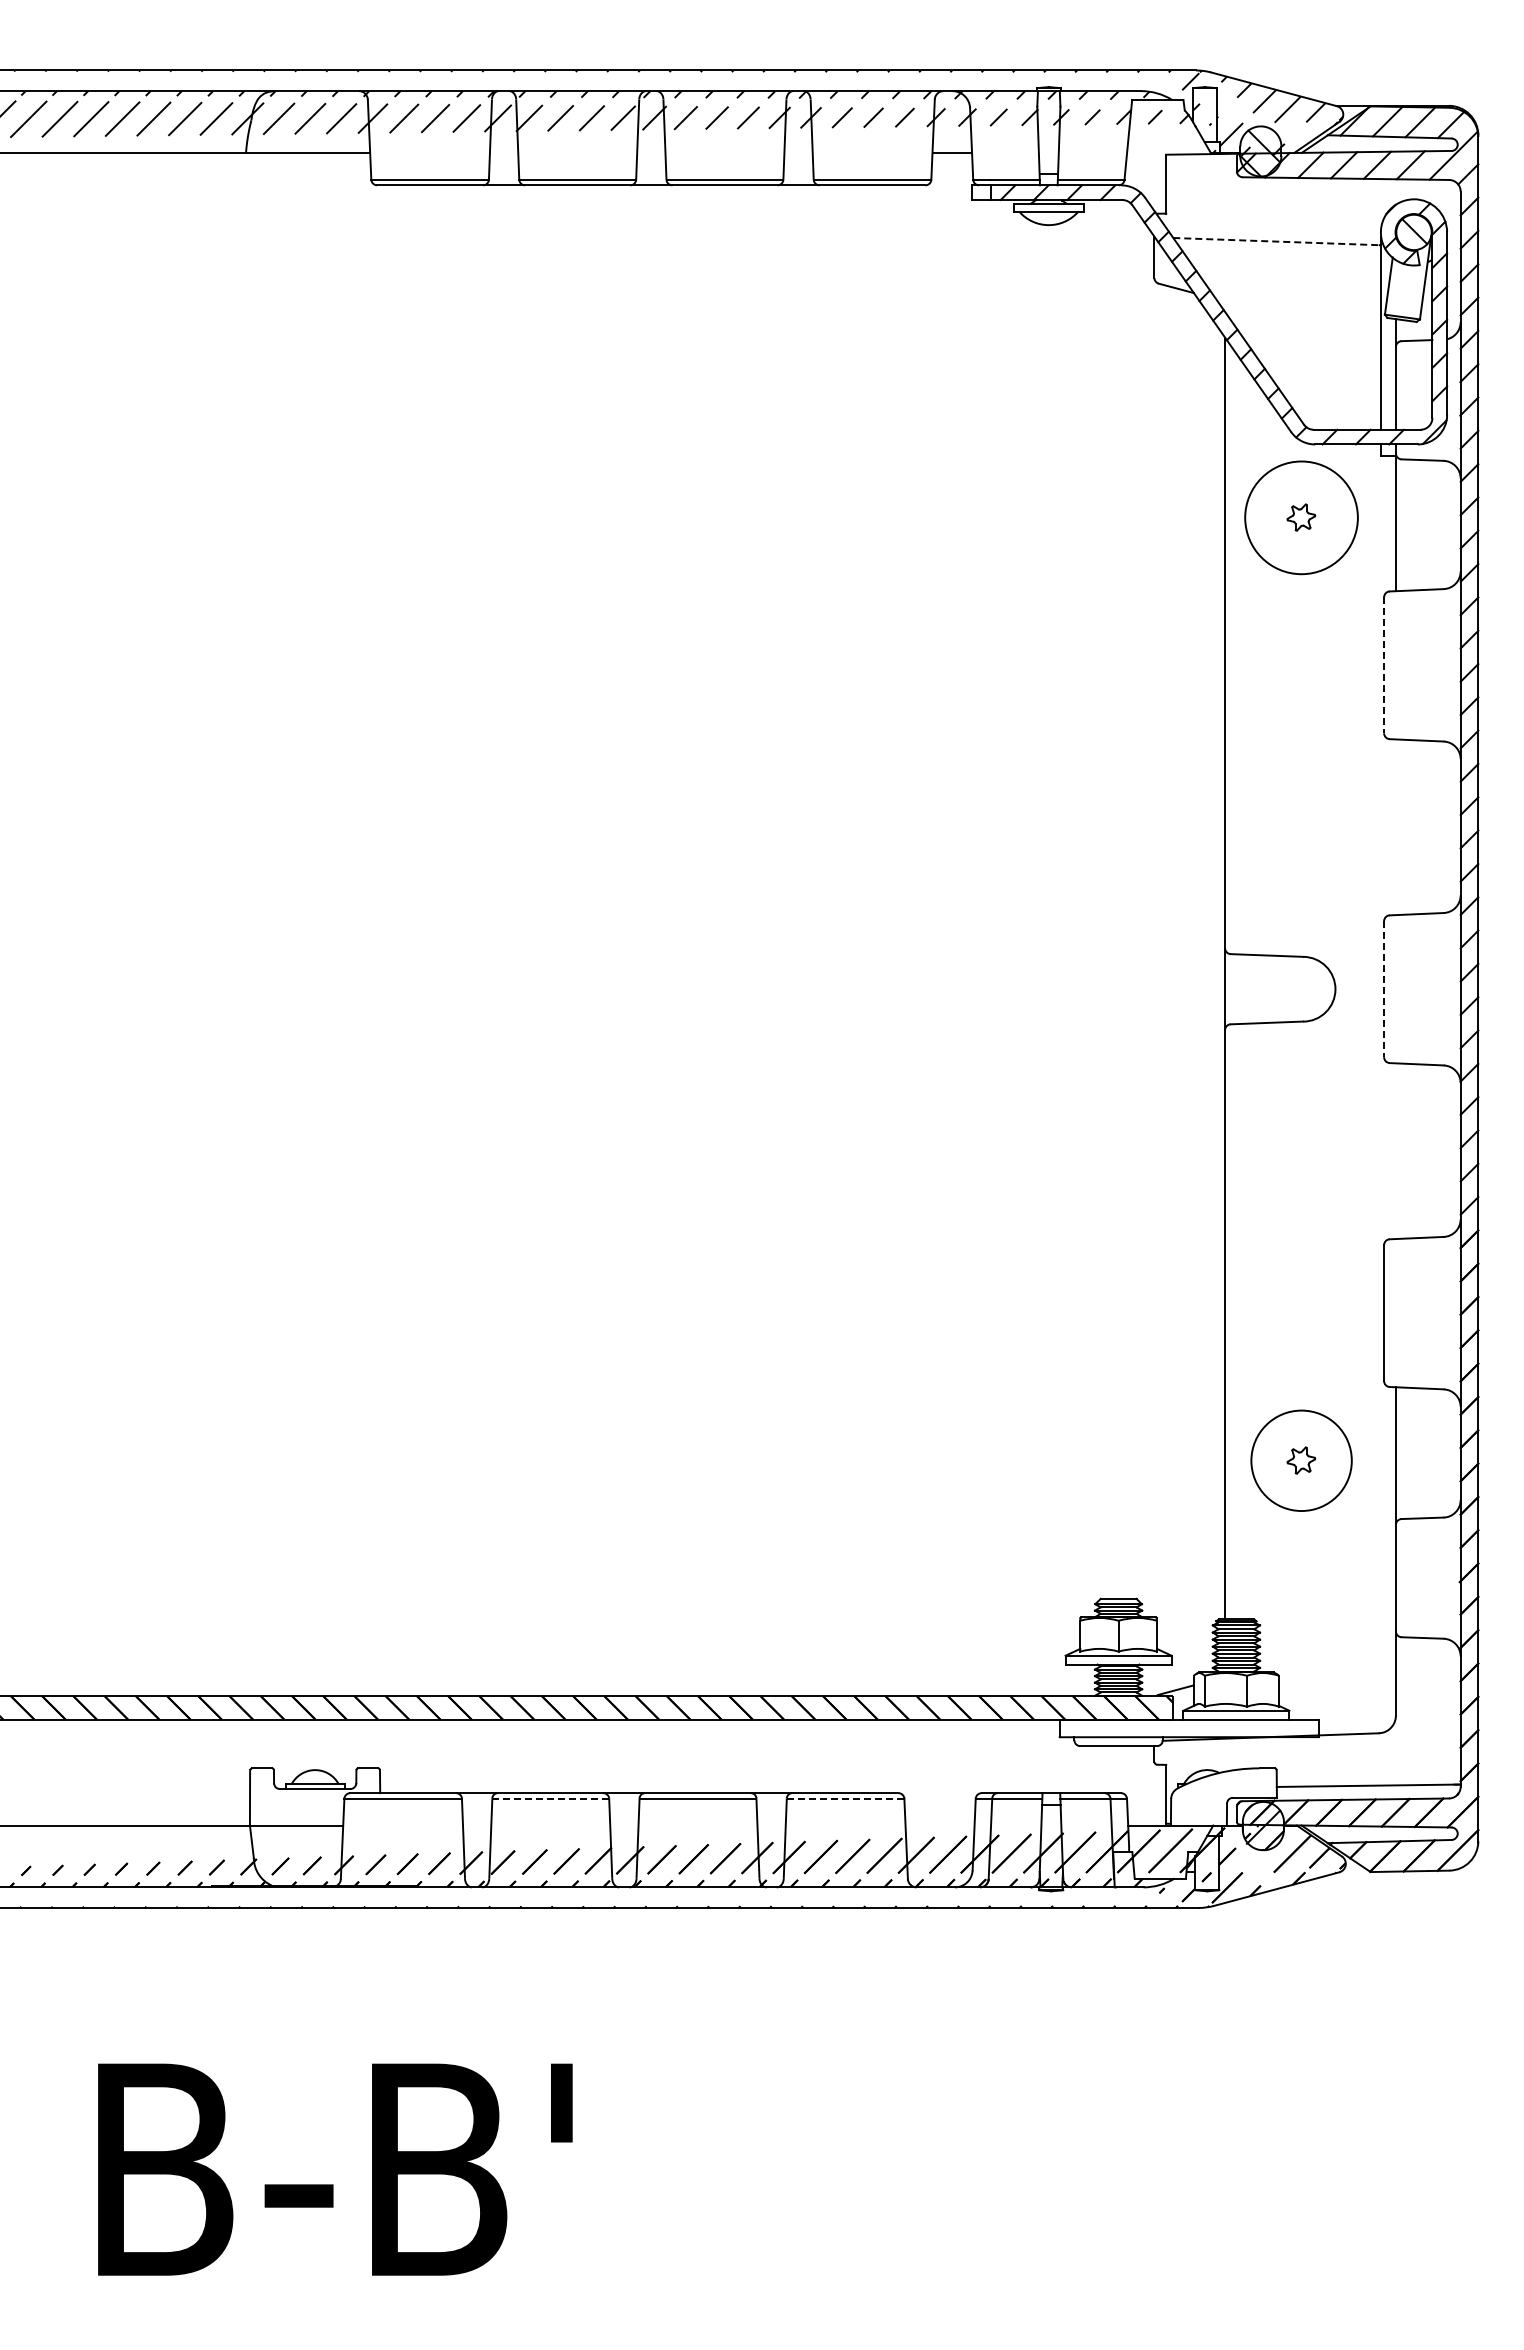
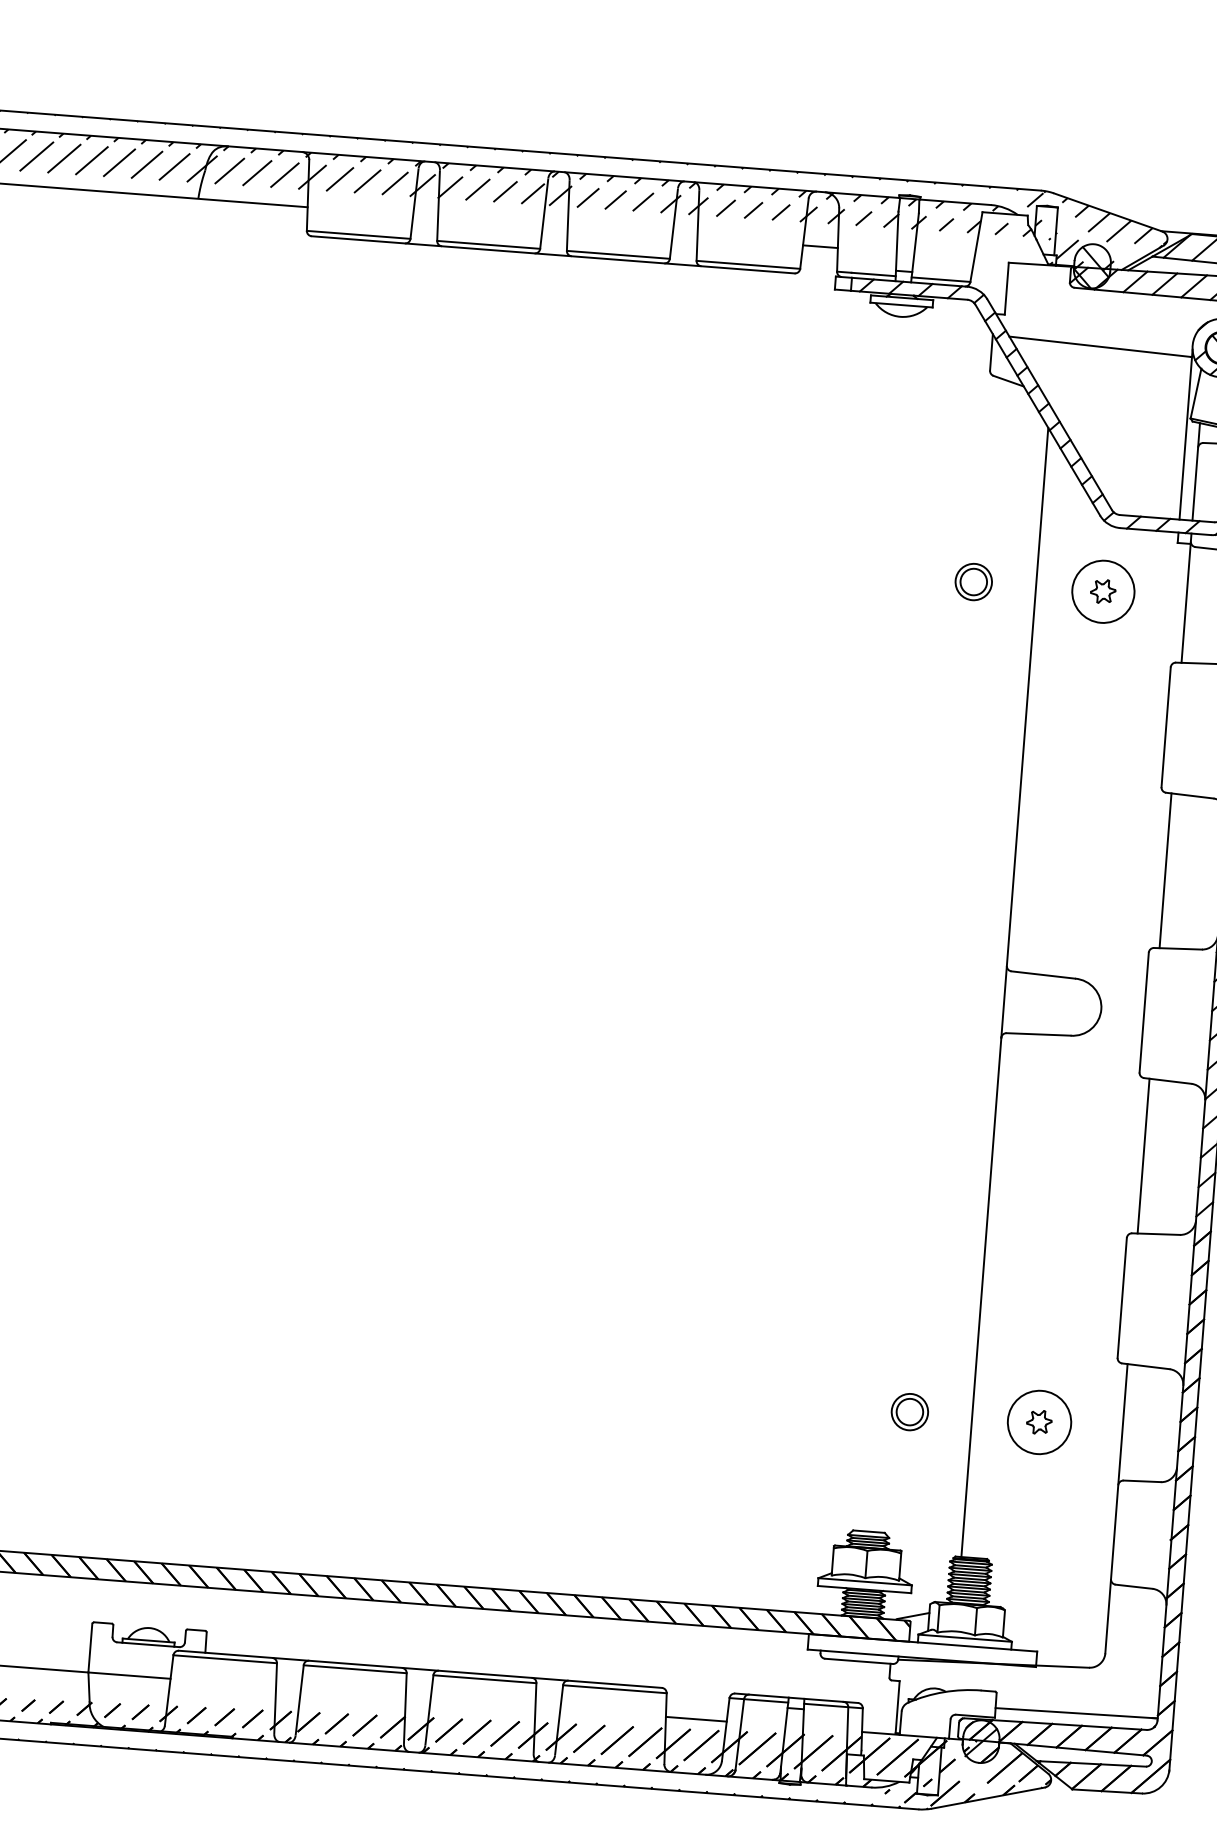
line: (1276, 241) -> (1100, 346), dashed -> solid
part: (1154, 517) -> (973, 581), added
circle: (1301, 517) -> (1103, 591), size x0.62
line: (1384, 665) -> (1166, 727), dashed -> solid
line: (1395, 827) -> (1165, 870), added
line: (1384, 989) -> (1144, 1012), dashed -> solid
line: (1395, 1151) -> (1143, 1156), added
part: (1153, 1459) -> (909, 1411), added
circle: (1301, 1460) -> (1039, 1422), size x0.71
line: (551, 1798) -> (355, 1669), dashed -> solid
line: (845, 1798) -> (614, 1689), dashed -> solid
line: (939, 1825) -> (695, 1719), added

